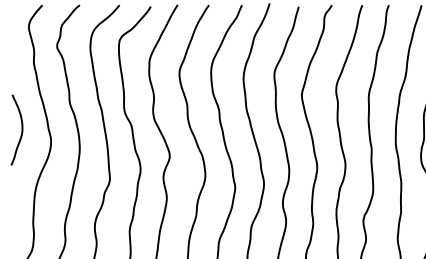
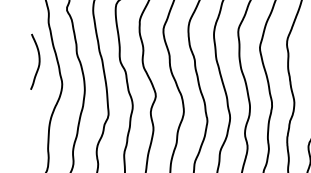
curve: (21, 129) -> (38, 61), moved

